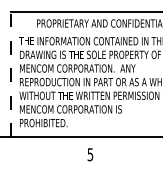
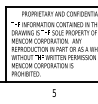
line: (10, 74) -> (6, 44), dashed -> solid

